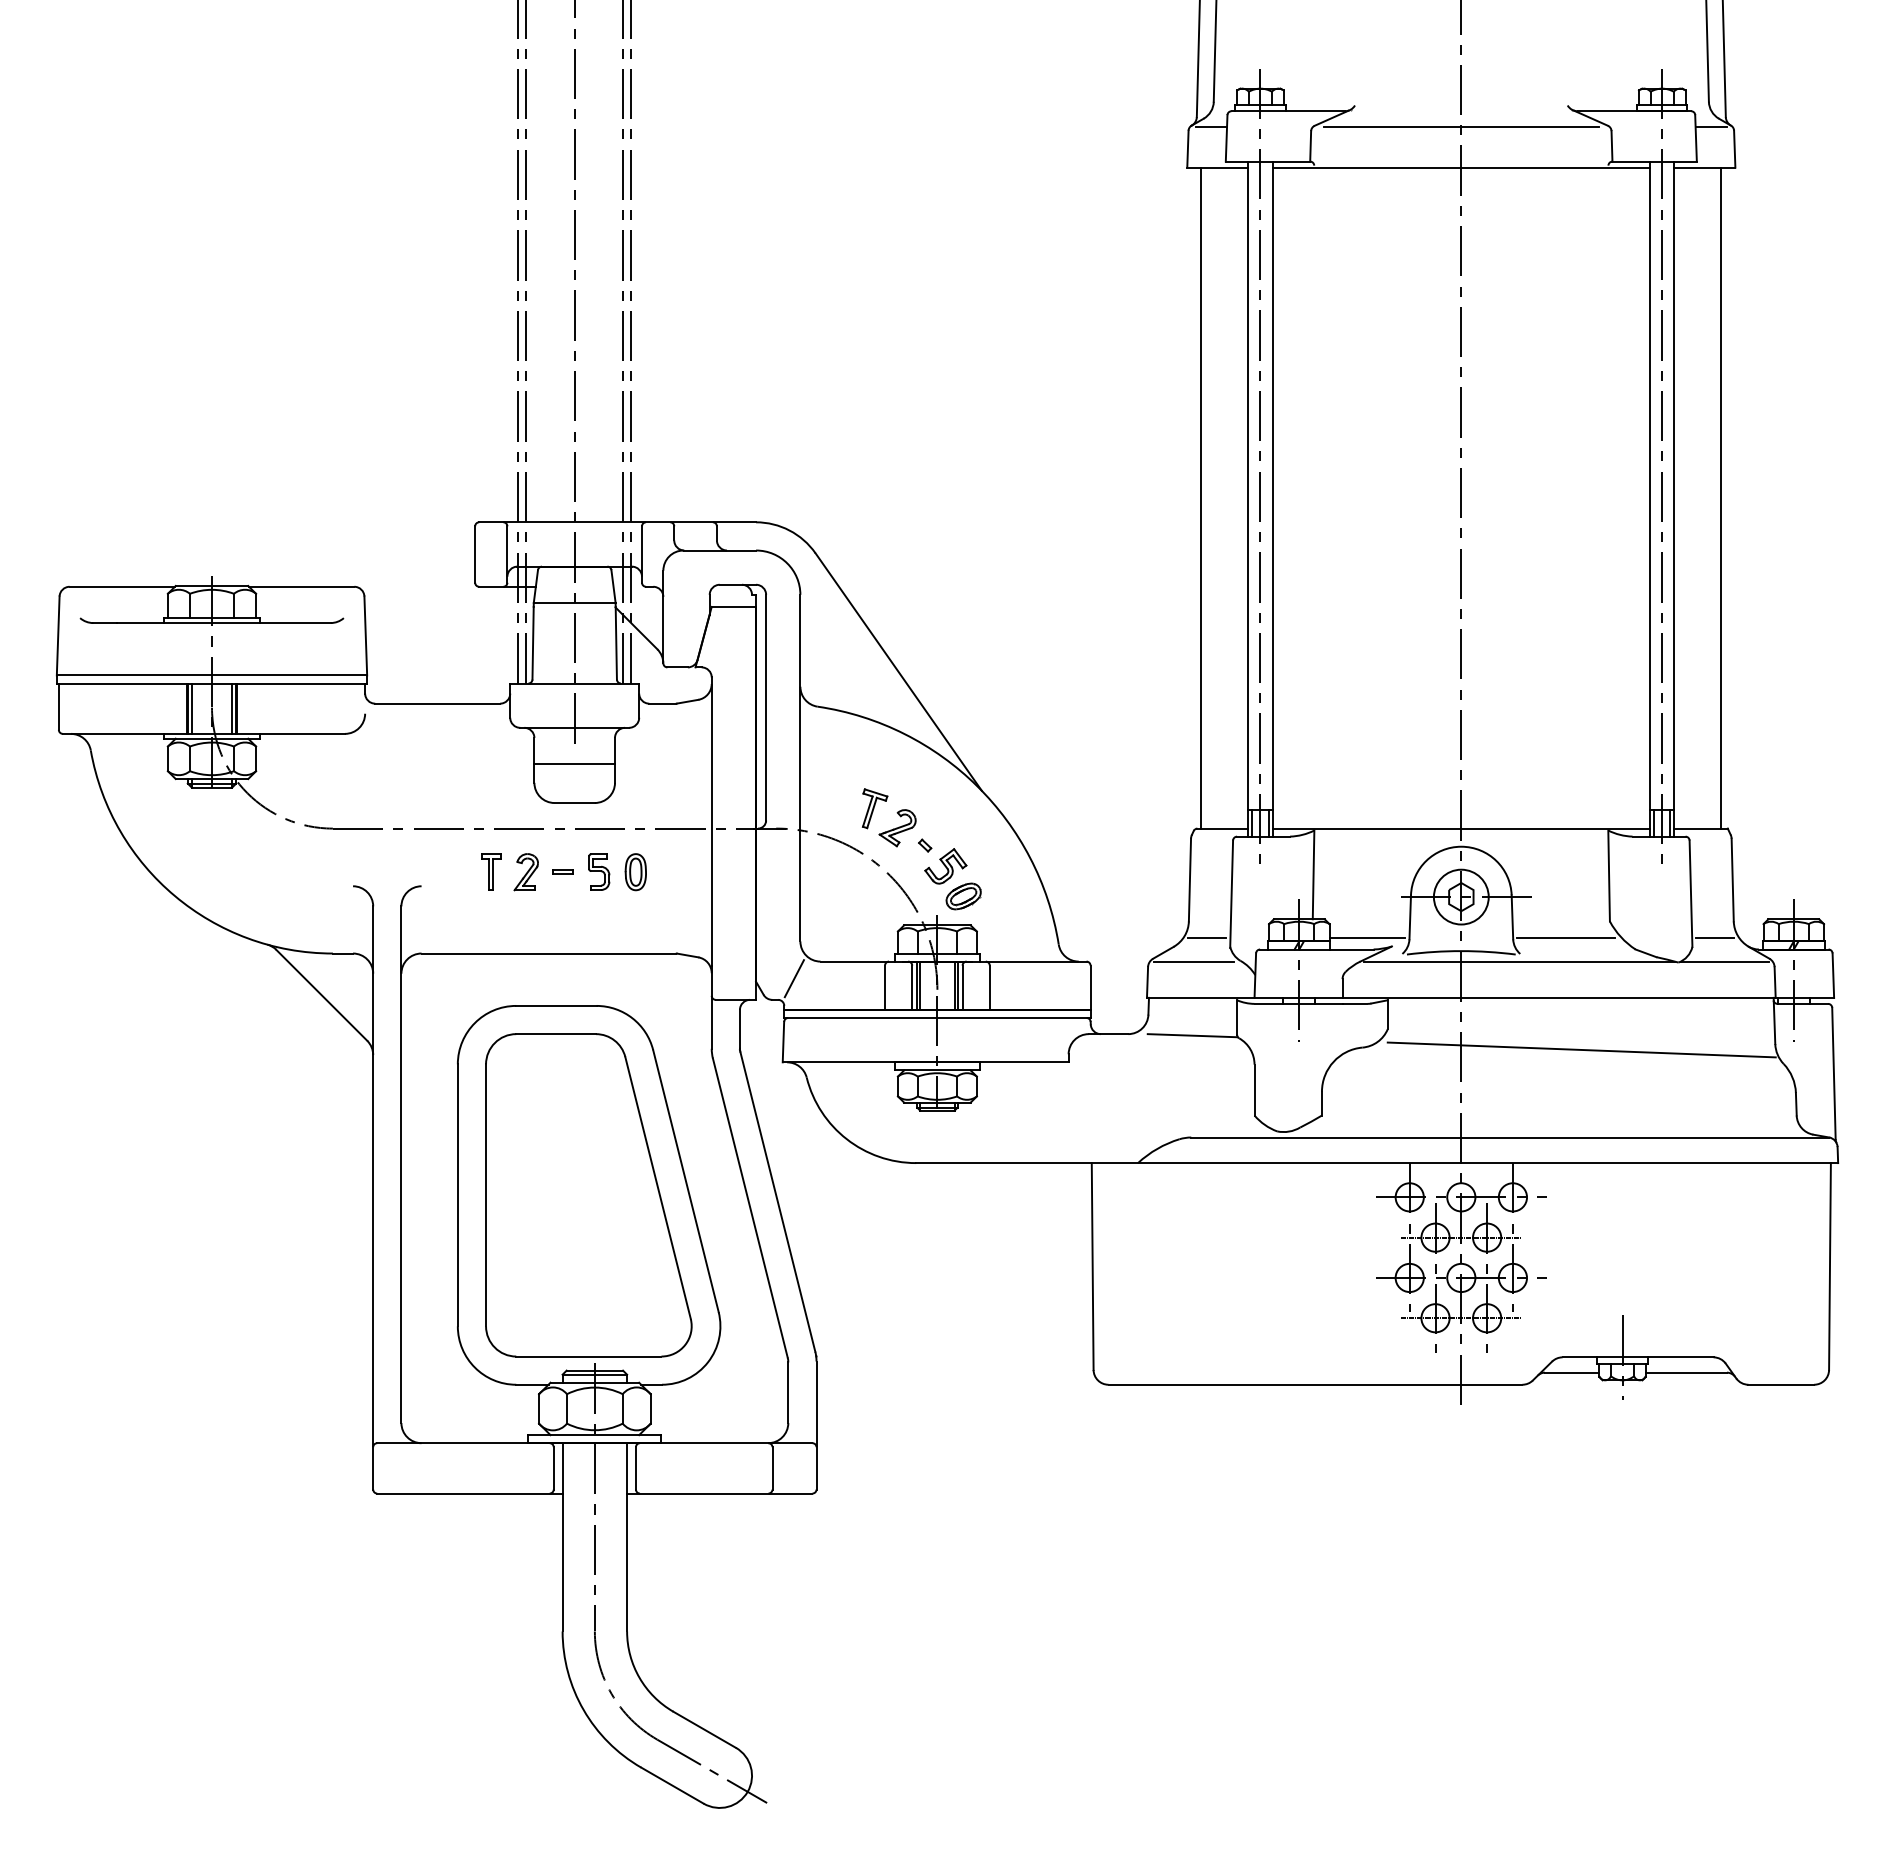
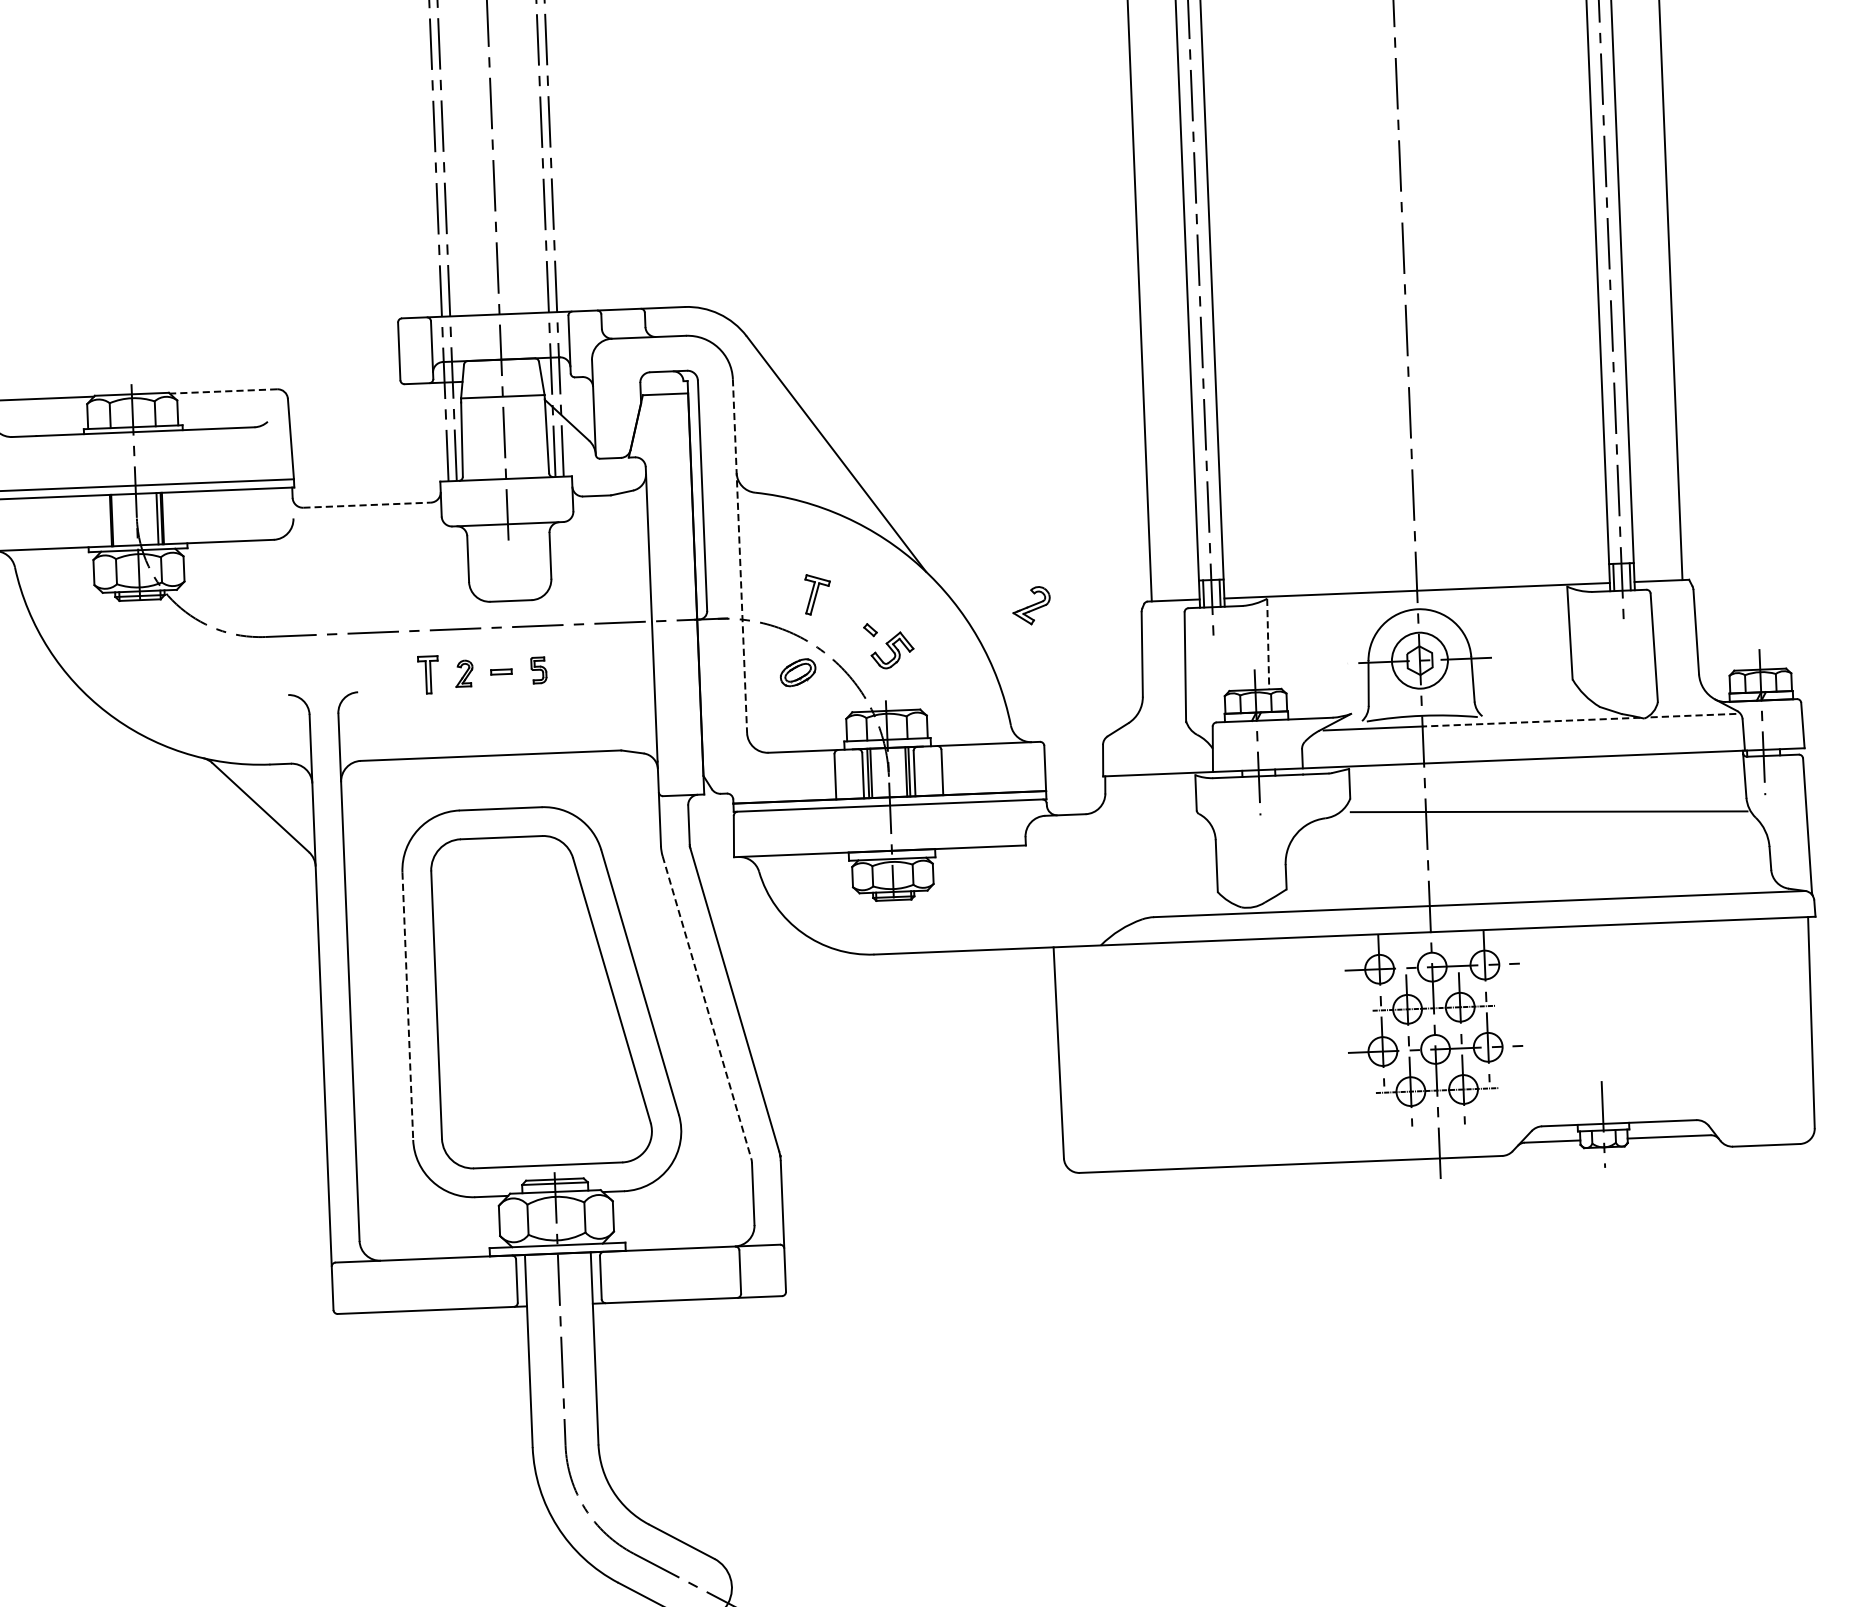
line: (301, 586) -> (223, 391), solid -> dashed
line: (438, 703) -> (367, 504), solid -> dashed
line: (191, 708) -> (116, 520), removed
line: (574, 764) -> (509, 561), removed
line: (800, 768) -> (740, 556), solid -> dashed
part: (897, 828) -> (1031, 606), moved
part: (599, 871) -> (539, 669), size x0.7
part: (525, 872) -> (463, 673), size x0.7
part: (635, 872) -> (575, 669), removed
line: (1313, 875) -> (1268, 644), solid -> dashed
part: (963, 896) -> (797, 672), moved
line: (1207, 938) -> (1162, 713), removed
line: (1367, 938) -> (1325, 706), removed
line: (1566, 938) -> (1529, 698), removed
line: (1715, 938) -> (1681, 692), removed
line: (1194, 961) -> (1150, 737), removed
line: (1568, 961) -> (1531, 722), solid -> dashed
line: (1724, 961) -> (1691, 715), solid -> dashed
line: (793, 978) -> (741, 771), removed
line: (1192, 1035) -> (1151, 812), removed
line: (457, 1195) -> (407, 1006), solid -> dashed
line: (750, 1208) -> (707, 1007), solid -> dashed

